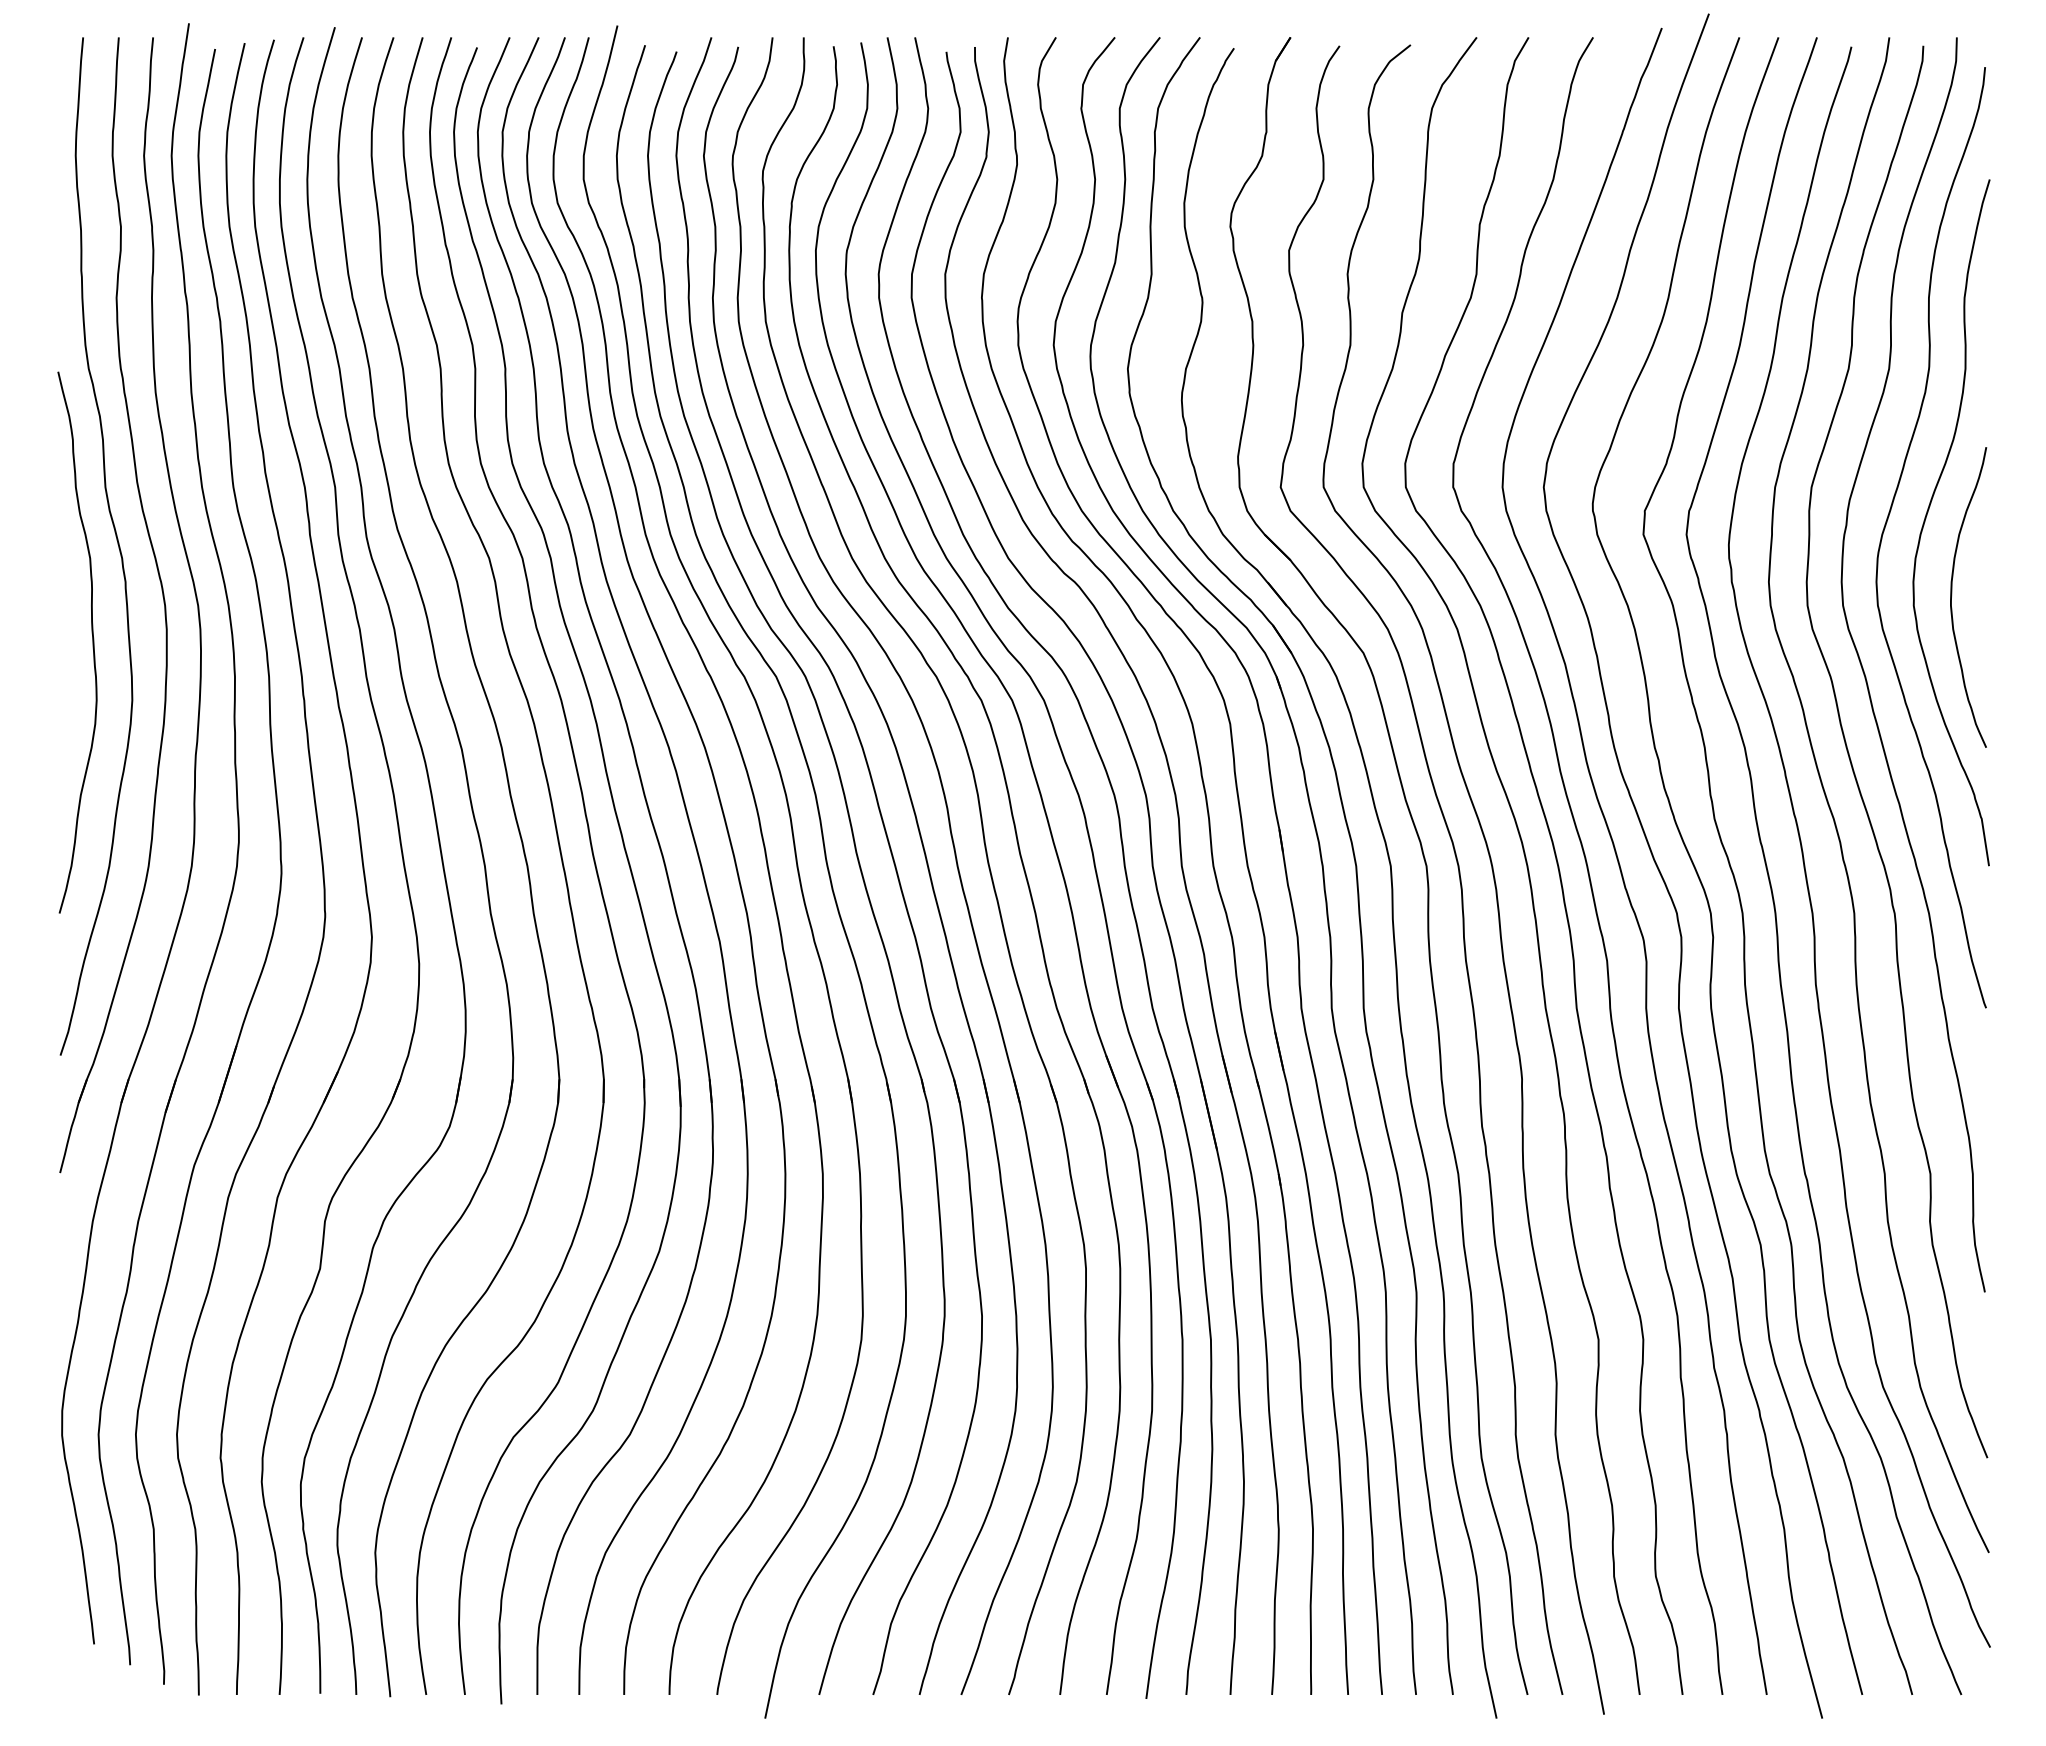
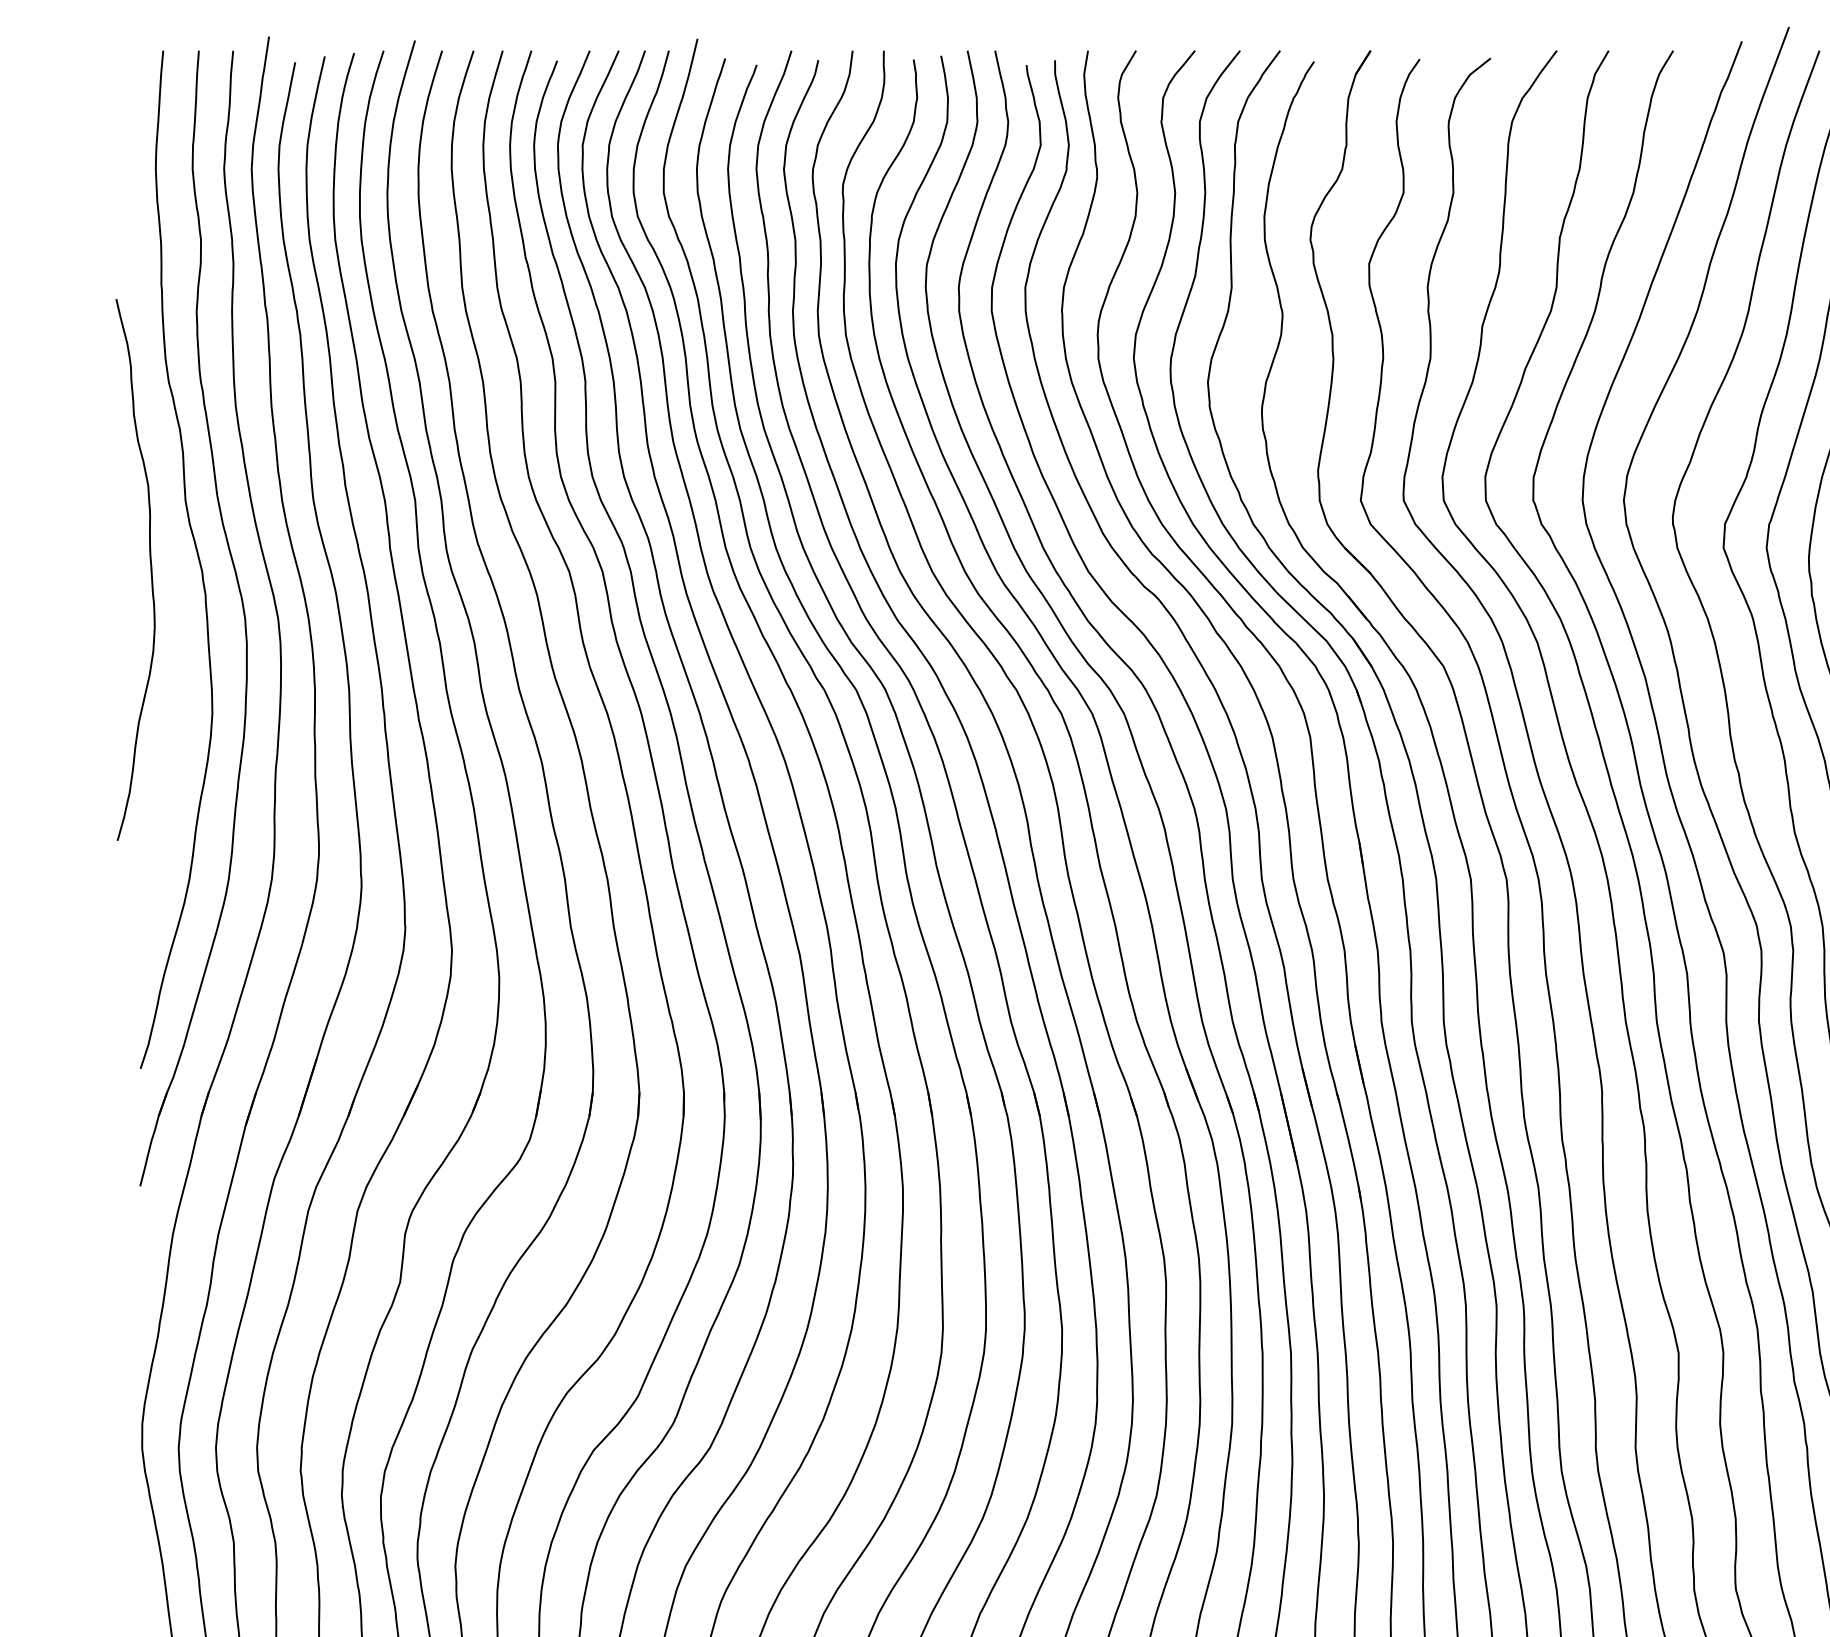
curve: (92, 642) -> (150, 569), moved

